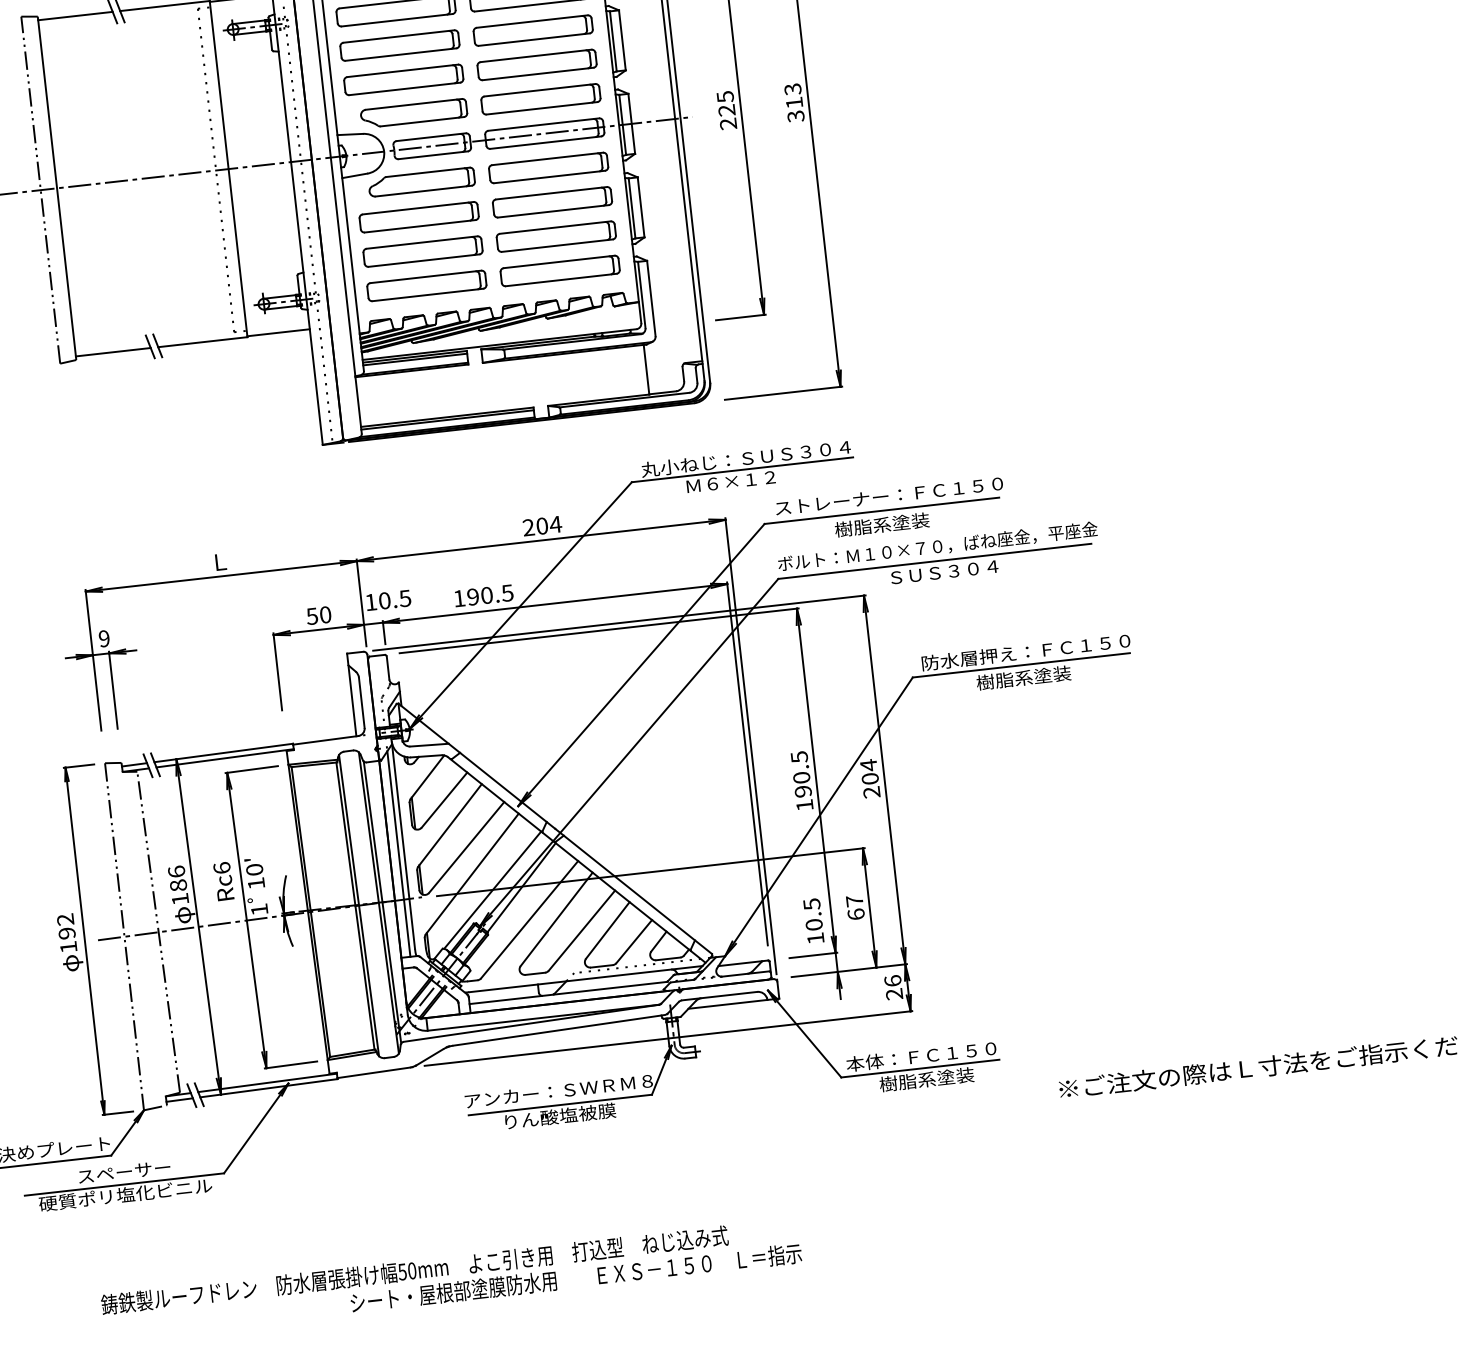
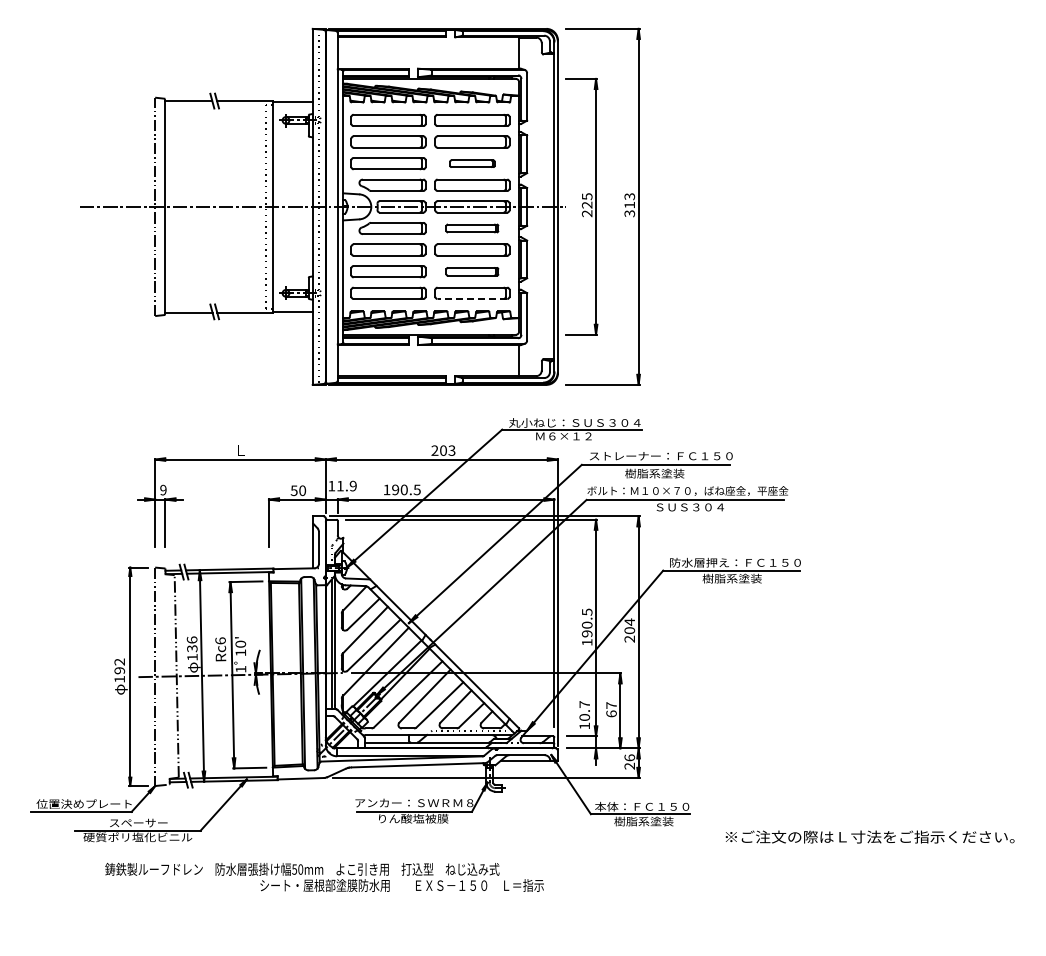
part: (537, 64) -> (472, 163), size x0.6
part: (548, 167) -> (472, 228), size x0.7
part: (556, 236) -> (472, 271), size x0.7
line: (561, 280) -> (472, 299), solid -> dashed
text: (554, 524) -> (451, 450), 204 -> 203
text: (394, 598) -> (346, 485), 10.5 -> 11.9
text: (178, 885) -> (192, 648), 186 -> 136
text: (811, 904) -> (584, 704), 10.5 -> 10.7
text: (451, 1279) -> (324, 877), moved

